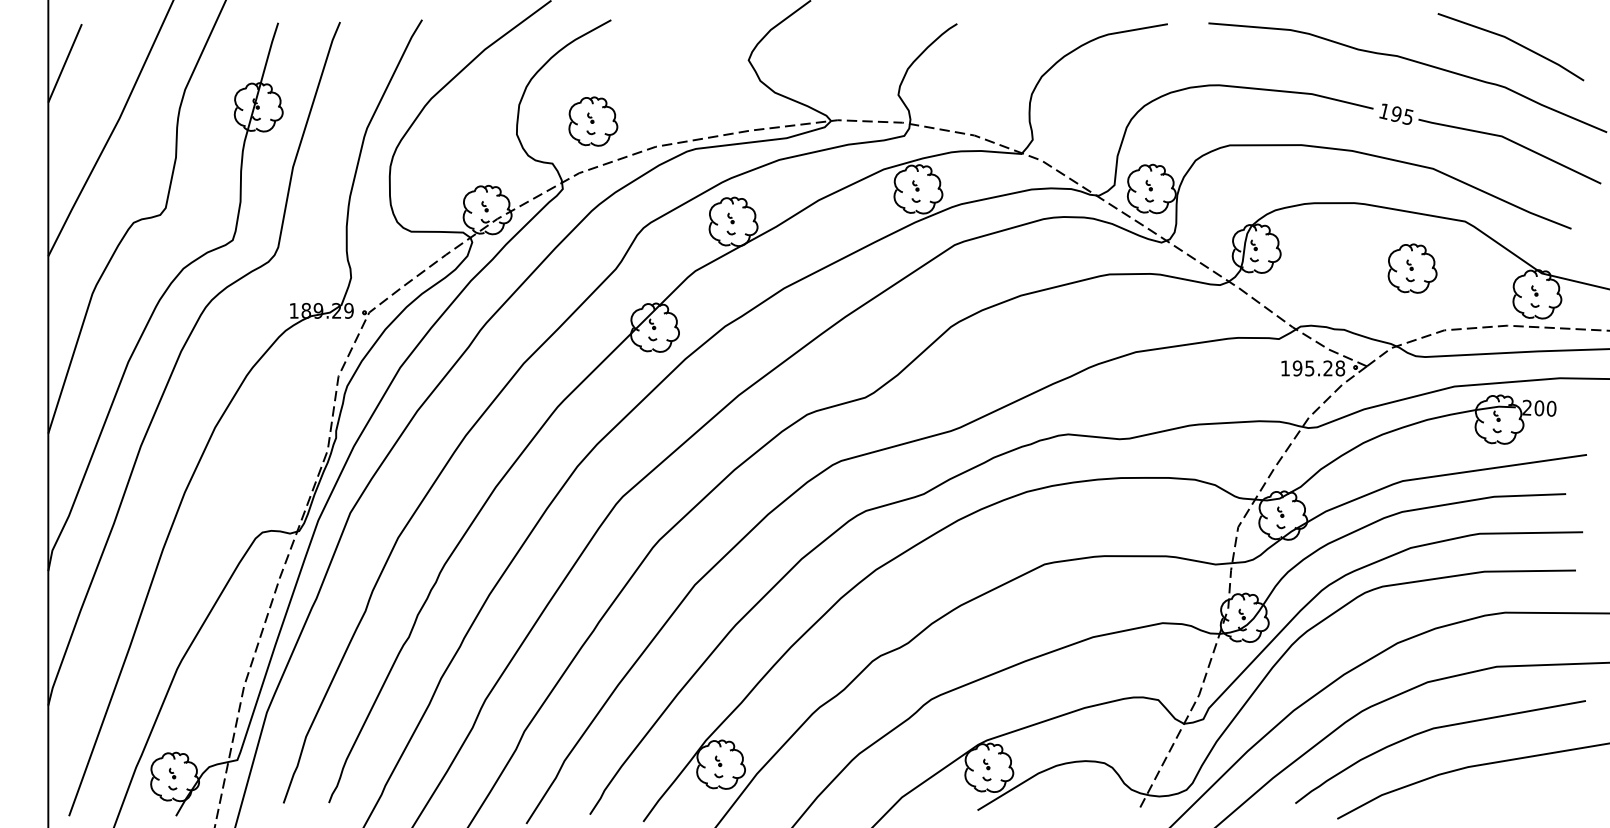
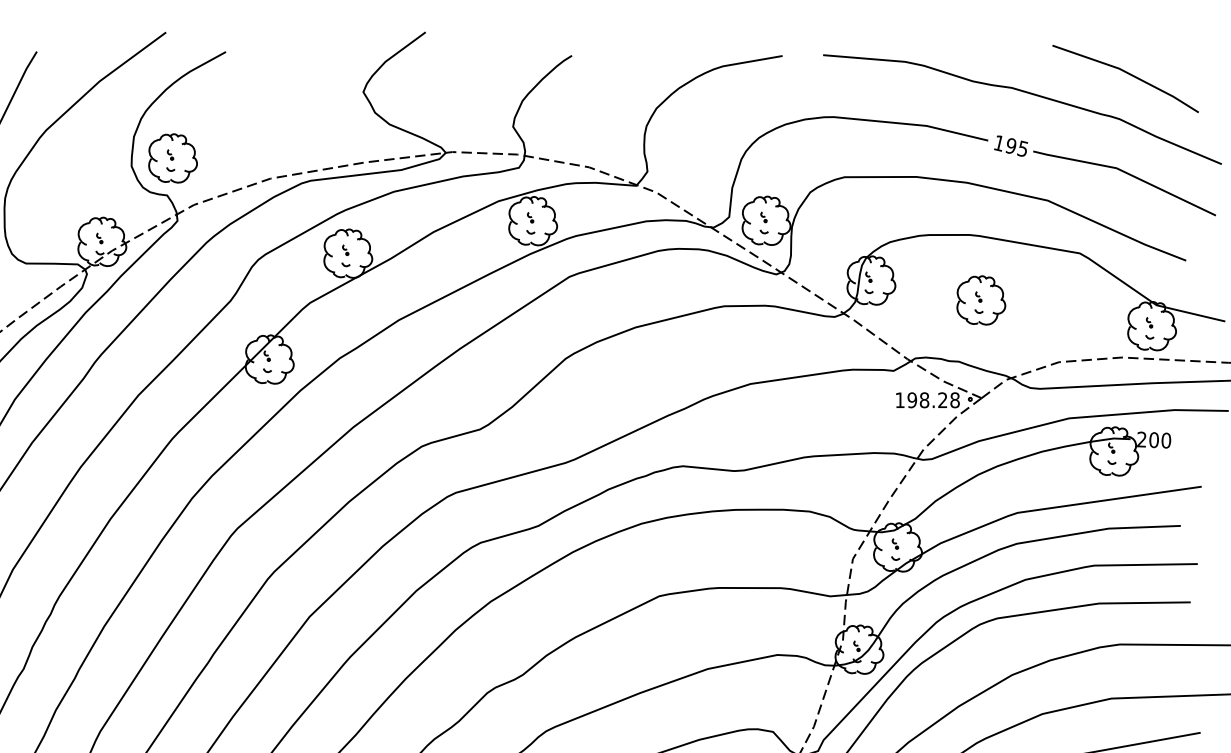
part: (593, 121) -> (173, 158), moved
part: (1412, 268) -> (981, 300), moved
text: (1309, 368) -> (924, 400), 195.28 -> 198.28

